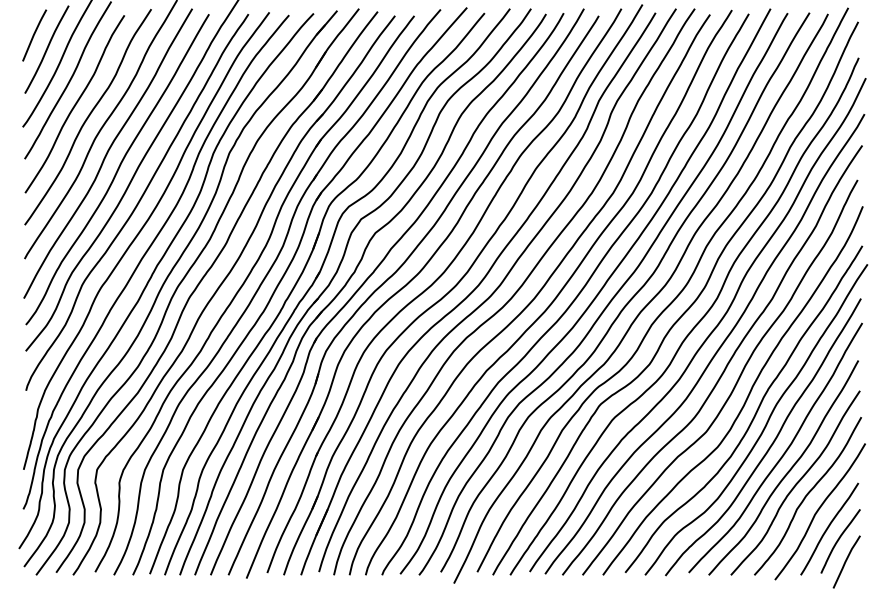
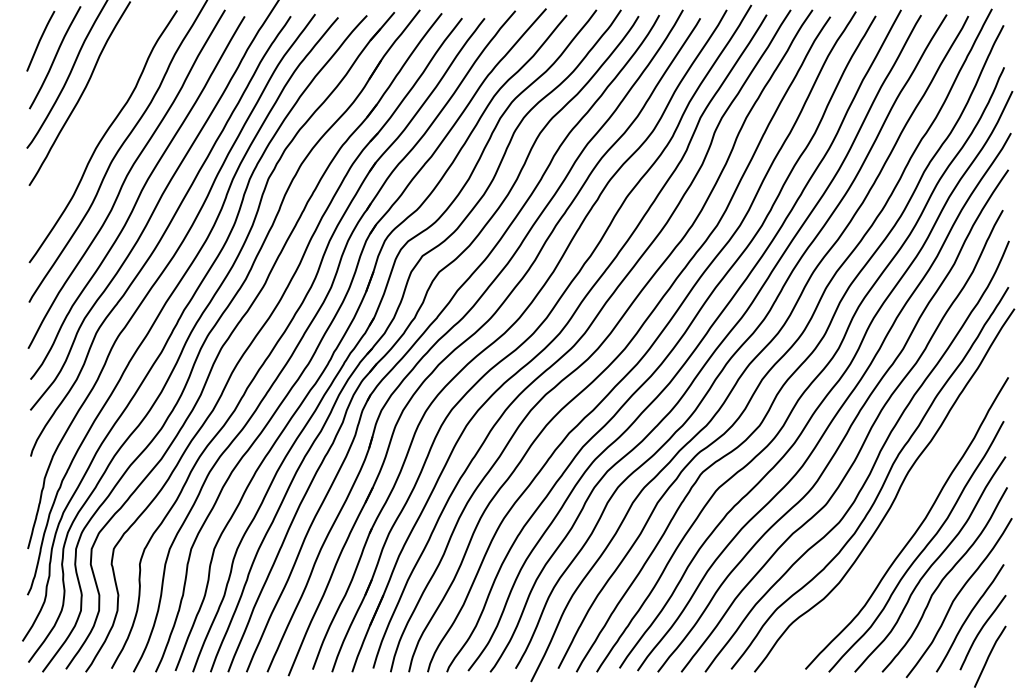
curve: (74, 104) -> (87, 121), removed
curve: (772, 442) -> (903, 516), removed

